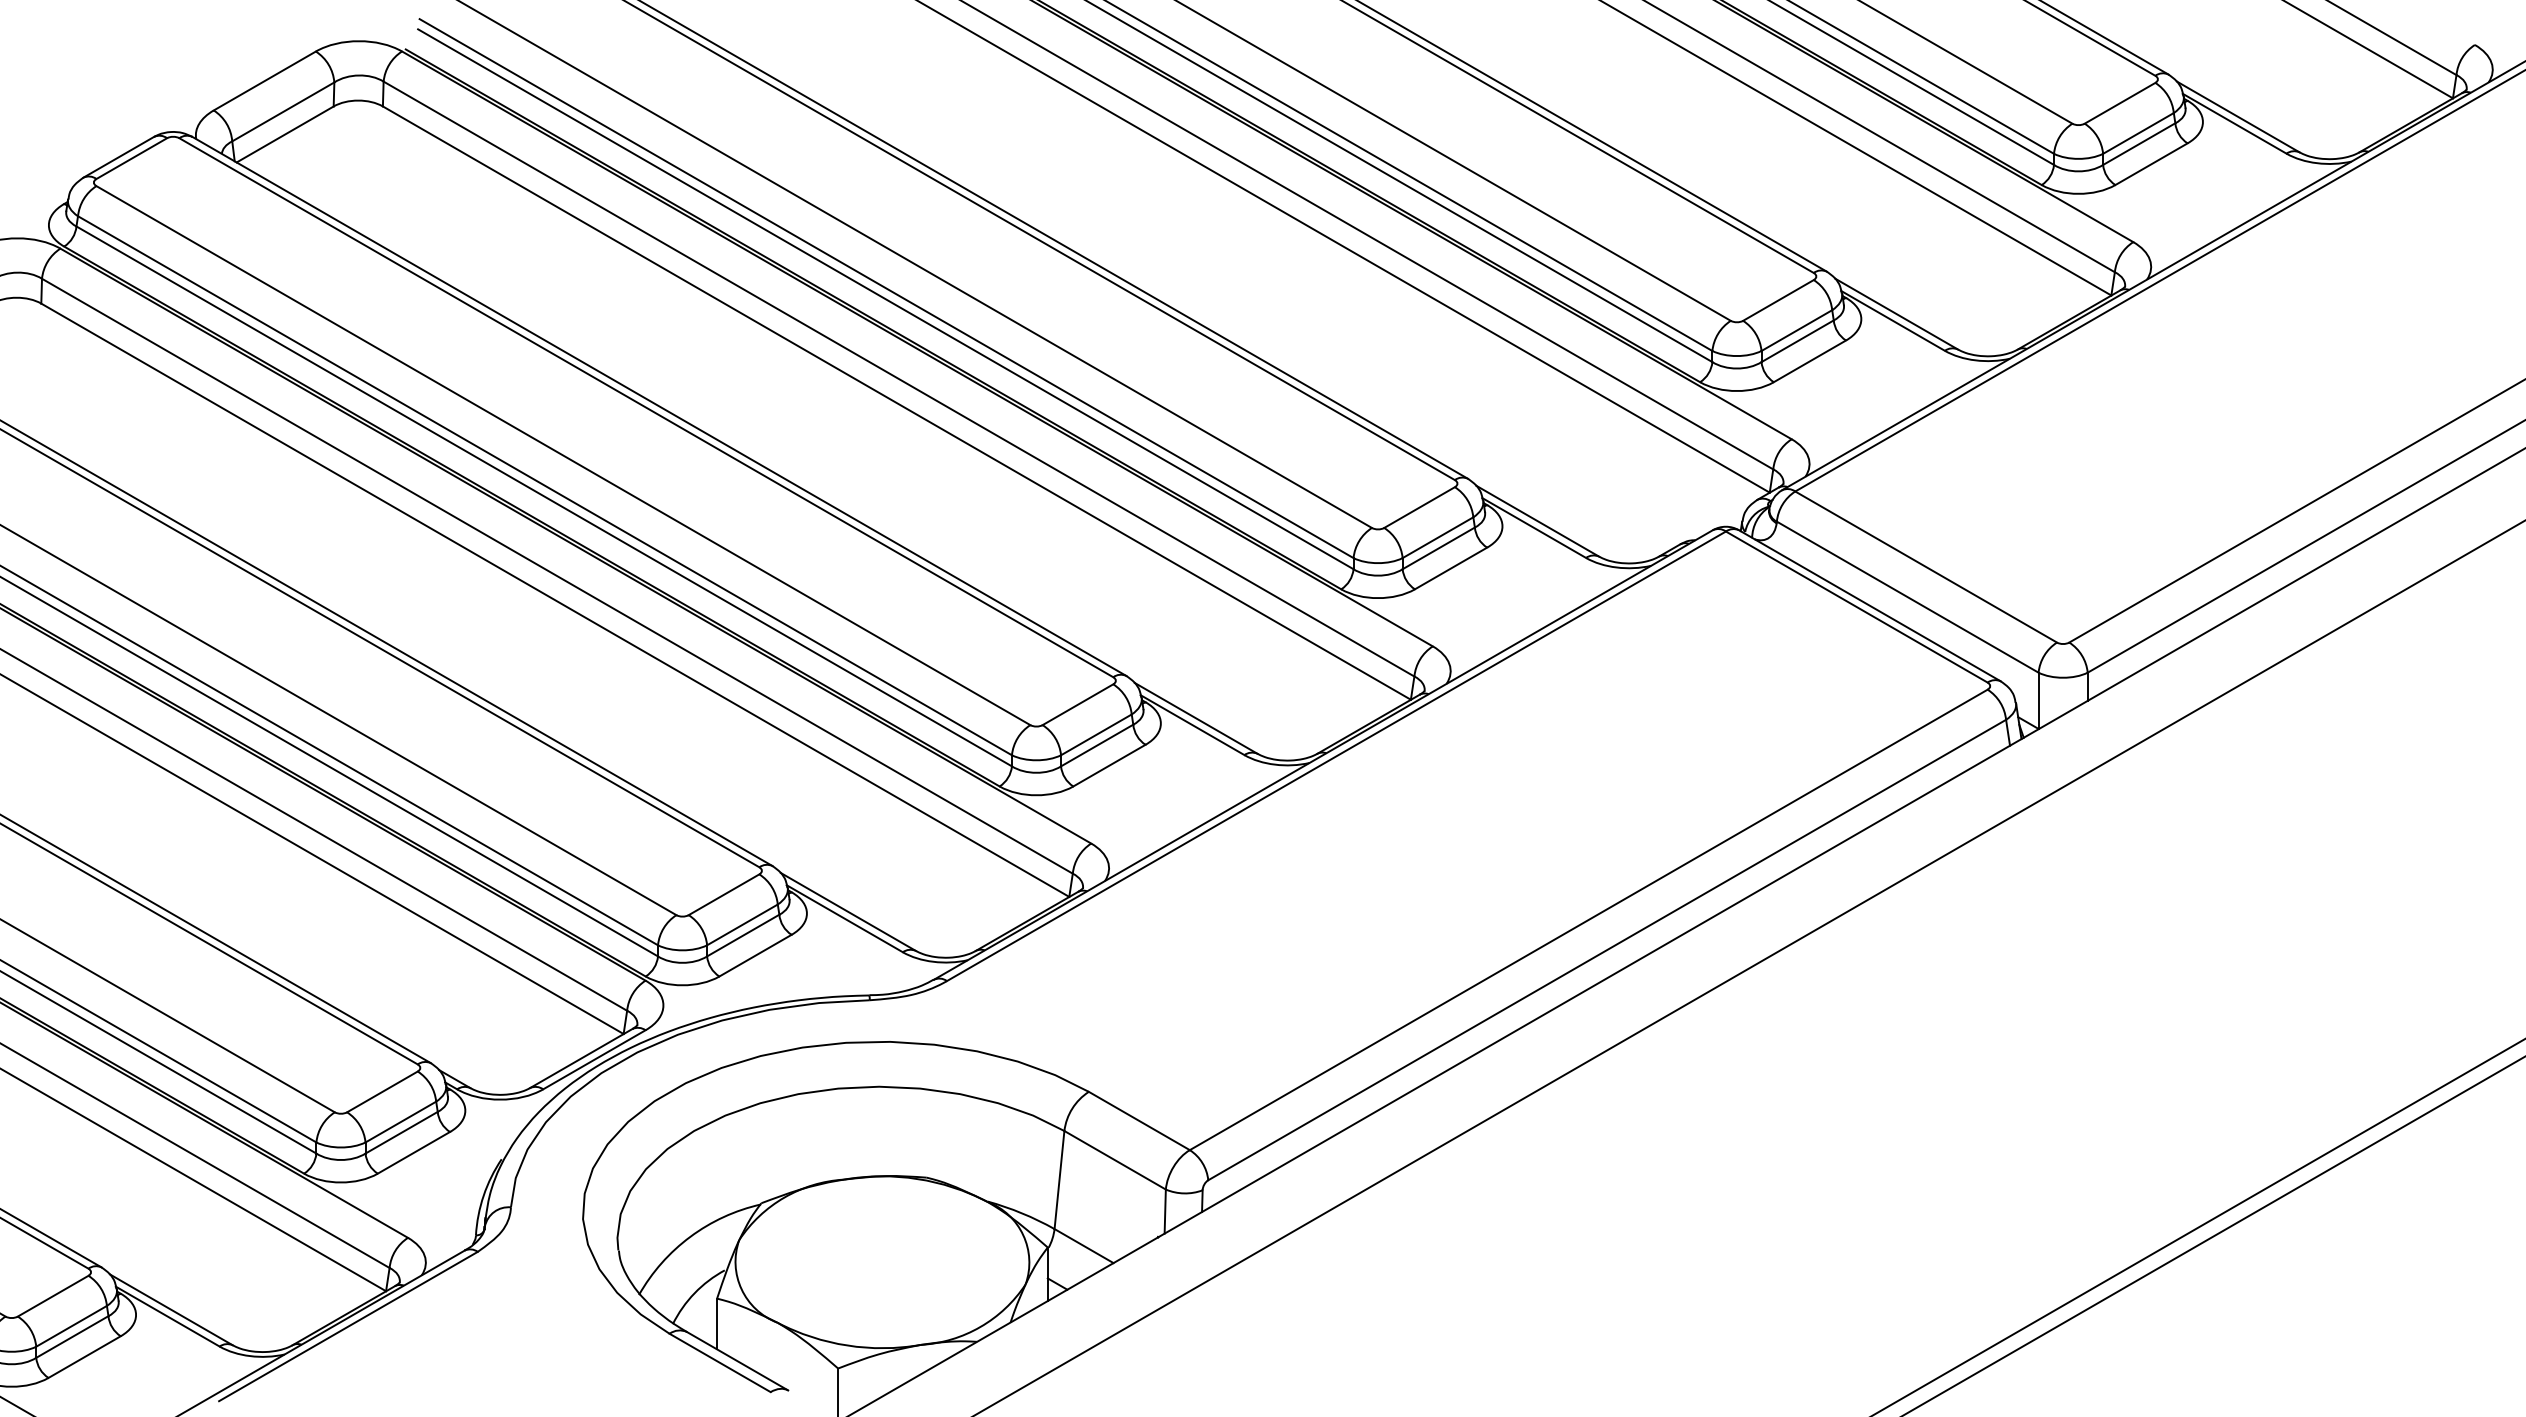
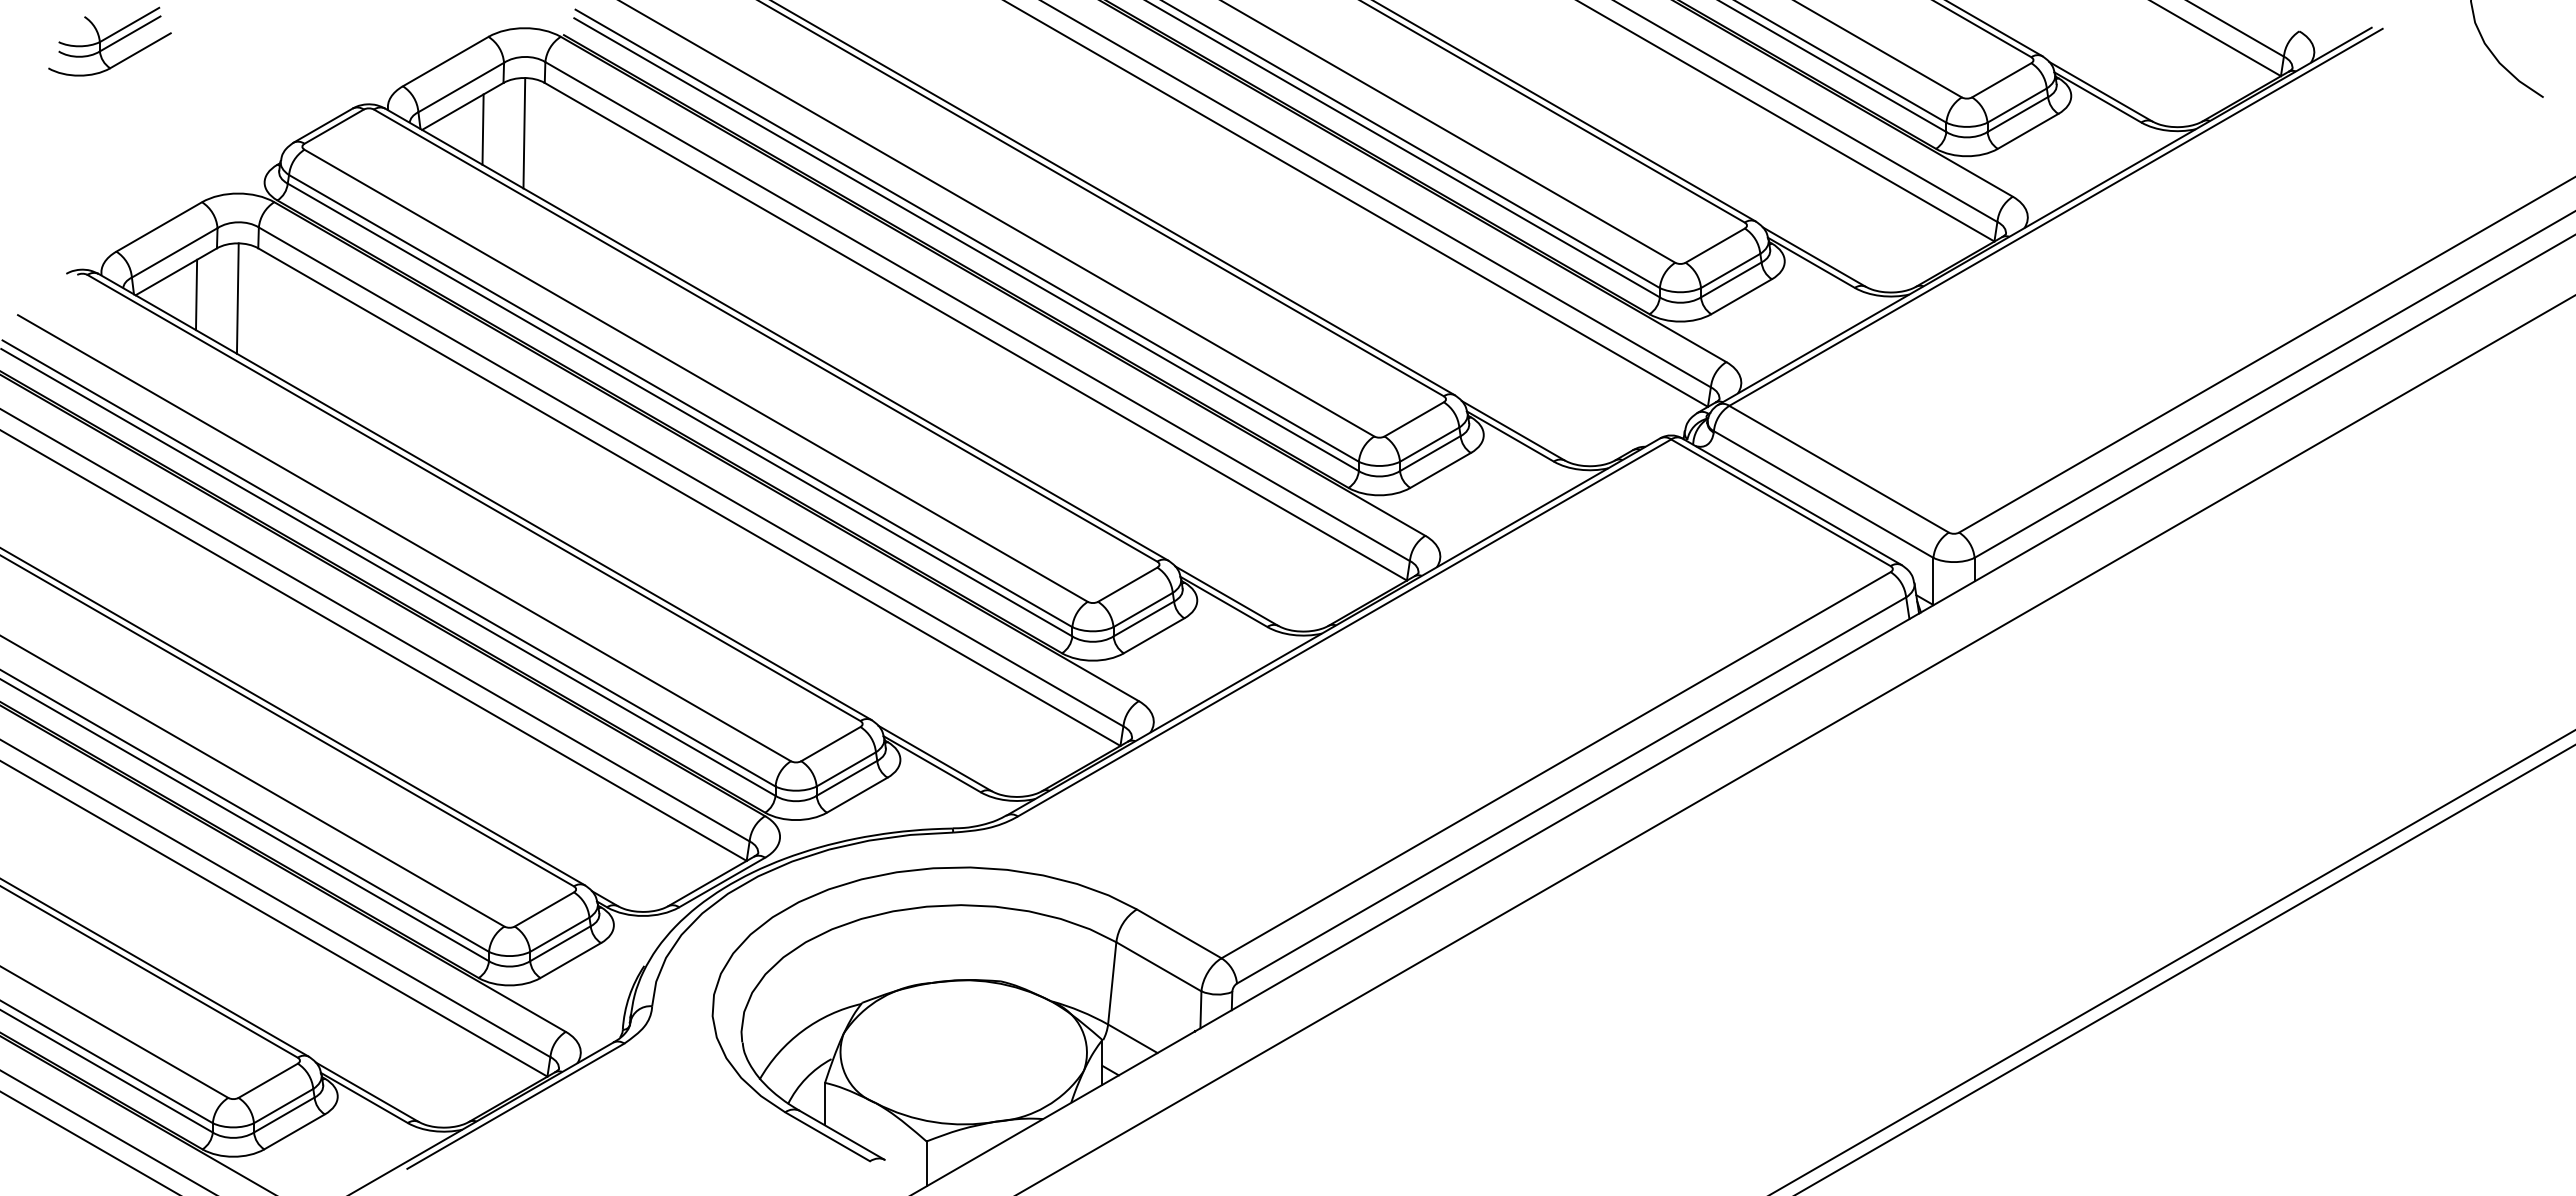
line: (308, 161) -> (482, 129), added
line: (358, 166) -> (524, 133), added
line: (16, 363) -> (237, 298), added

